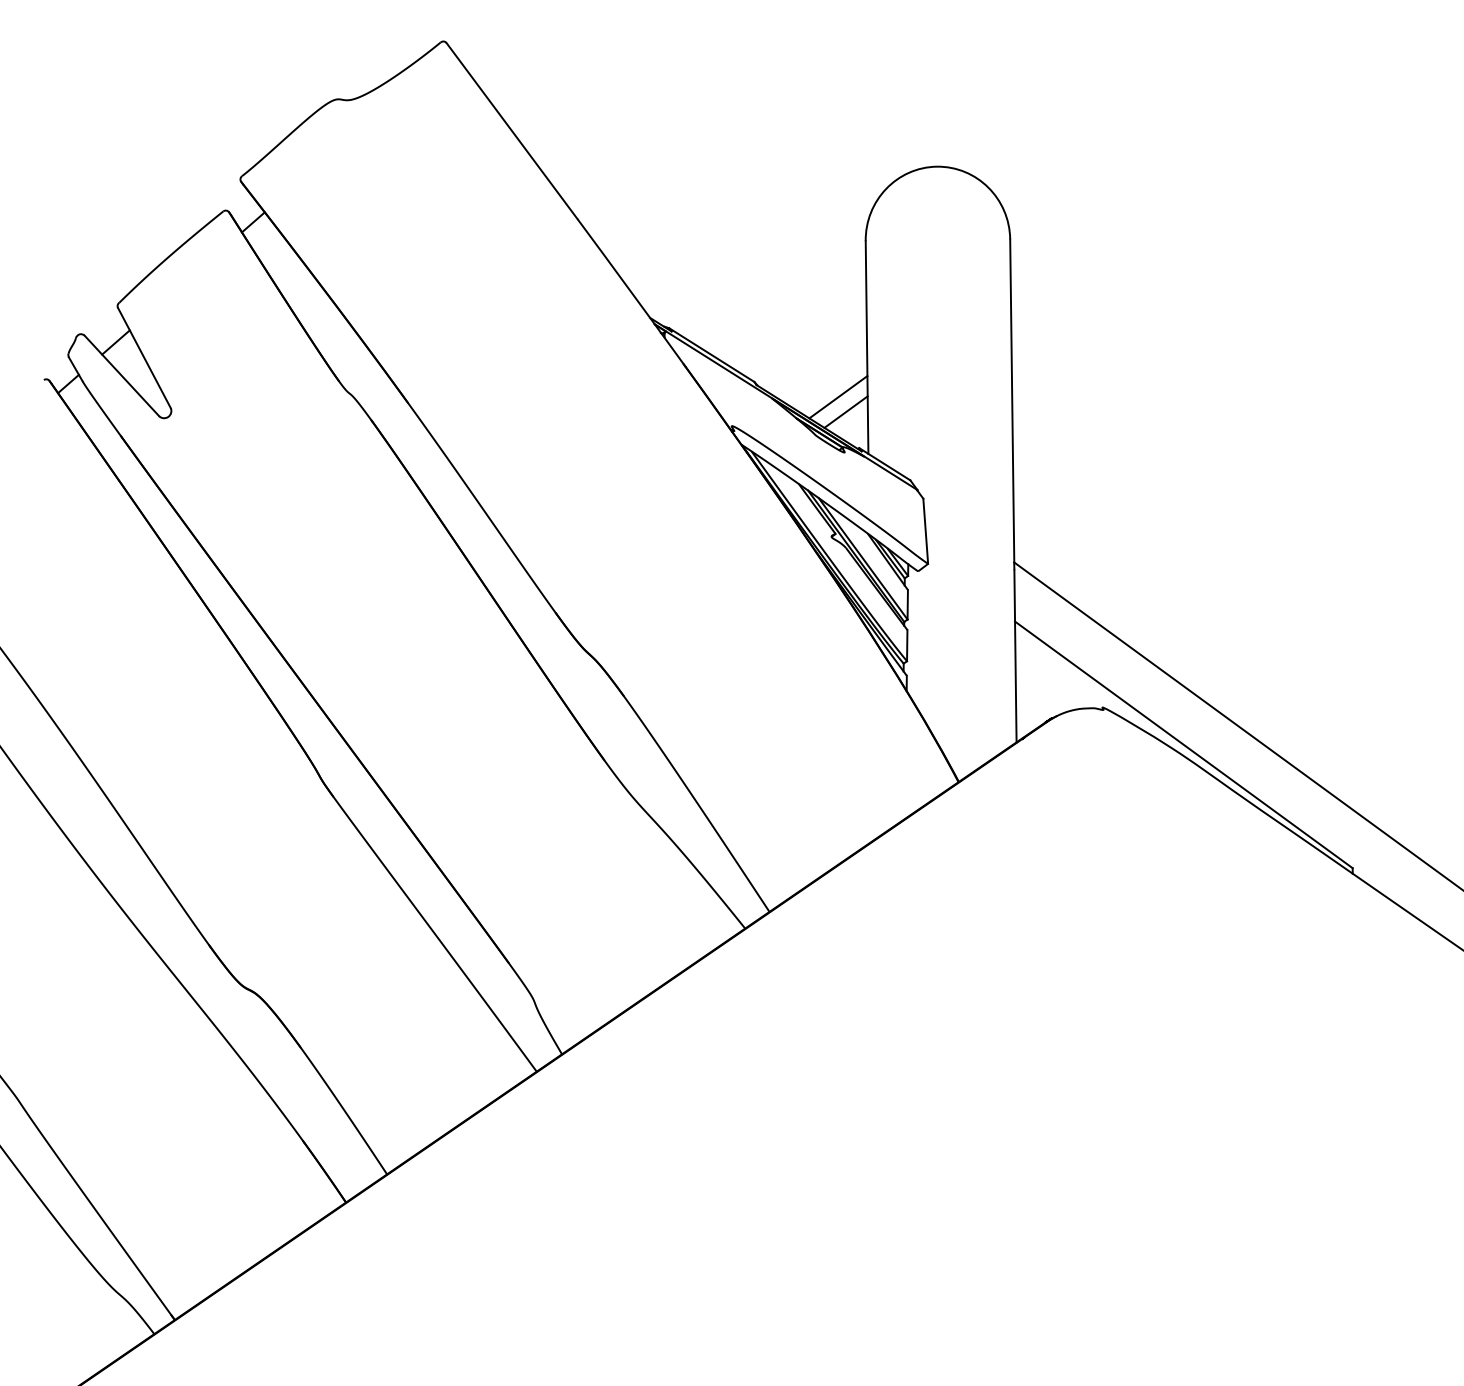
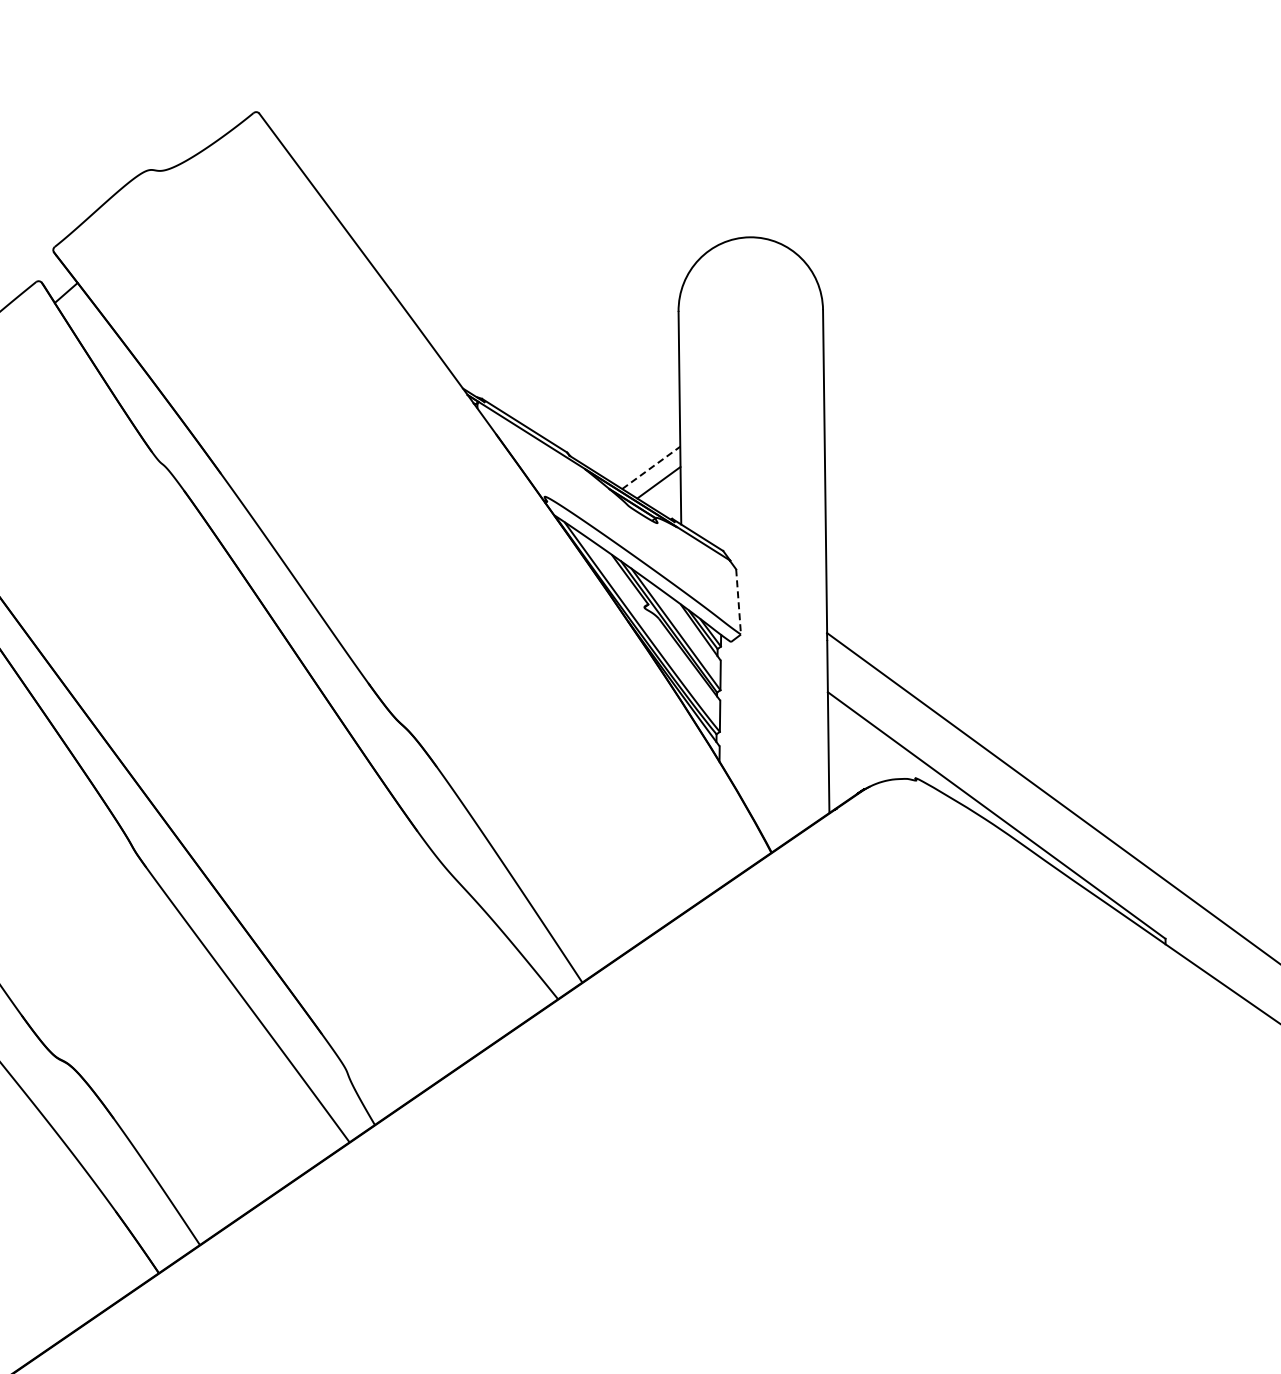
line: (838, 397) -> (651, 468), solid -> dashed
line: (925, 531) -> (738, 602), solid -> dashed

